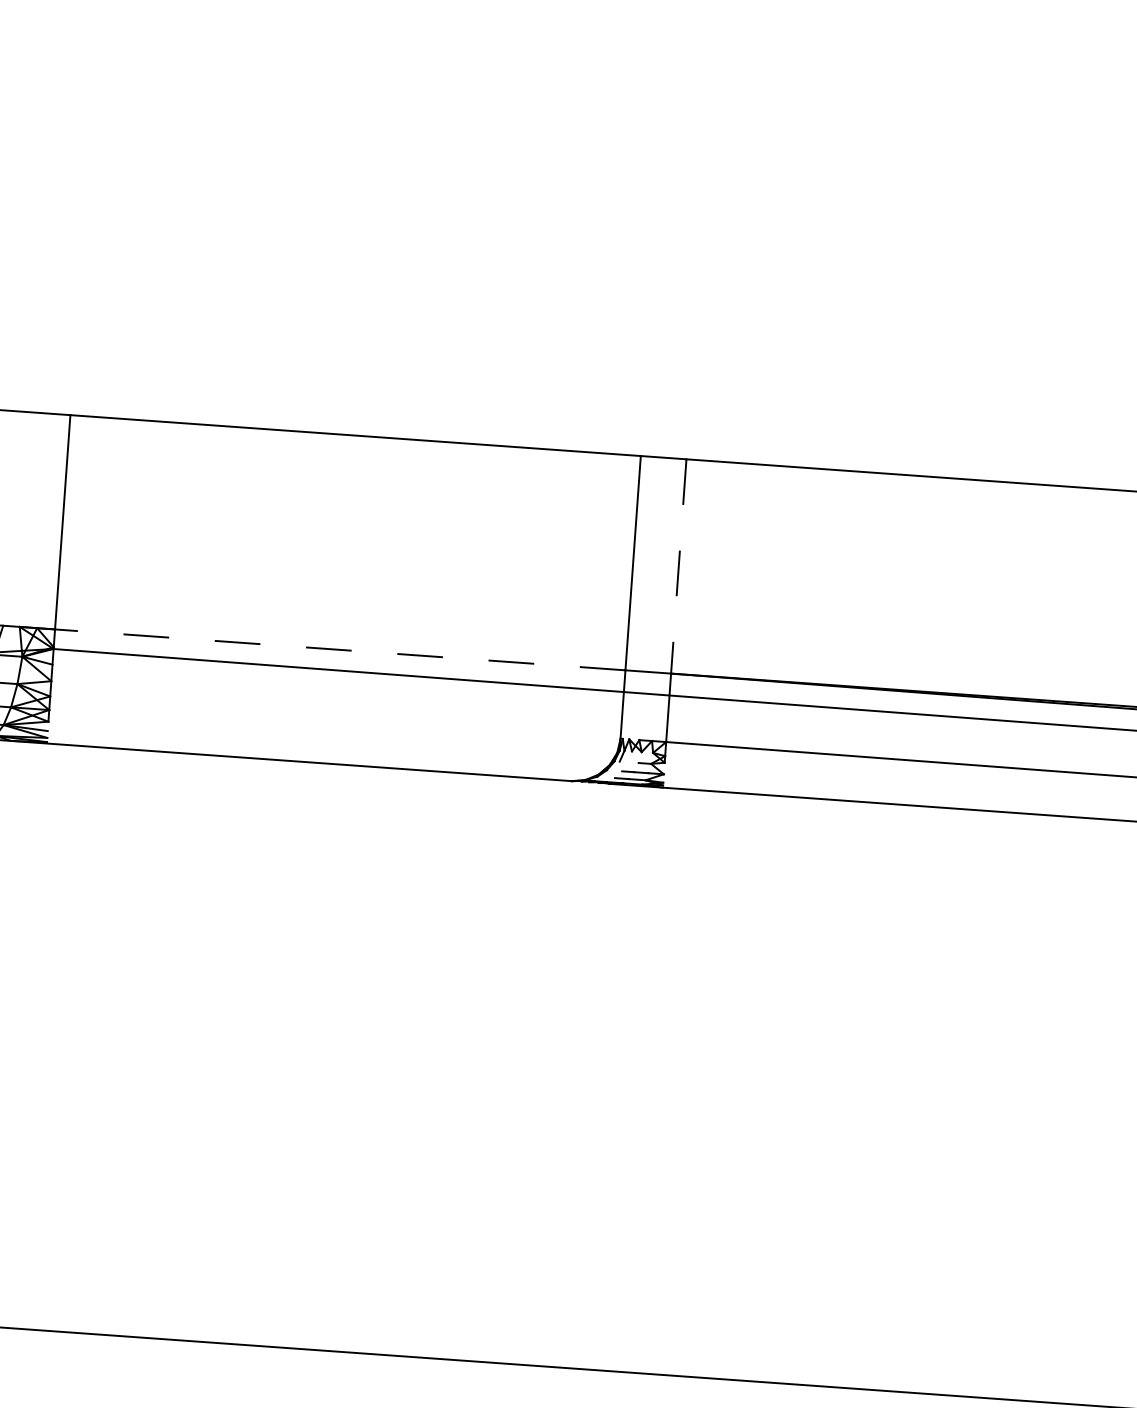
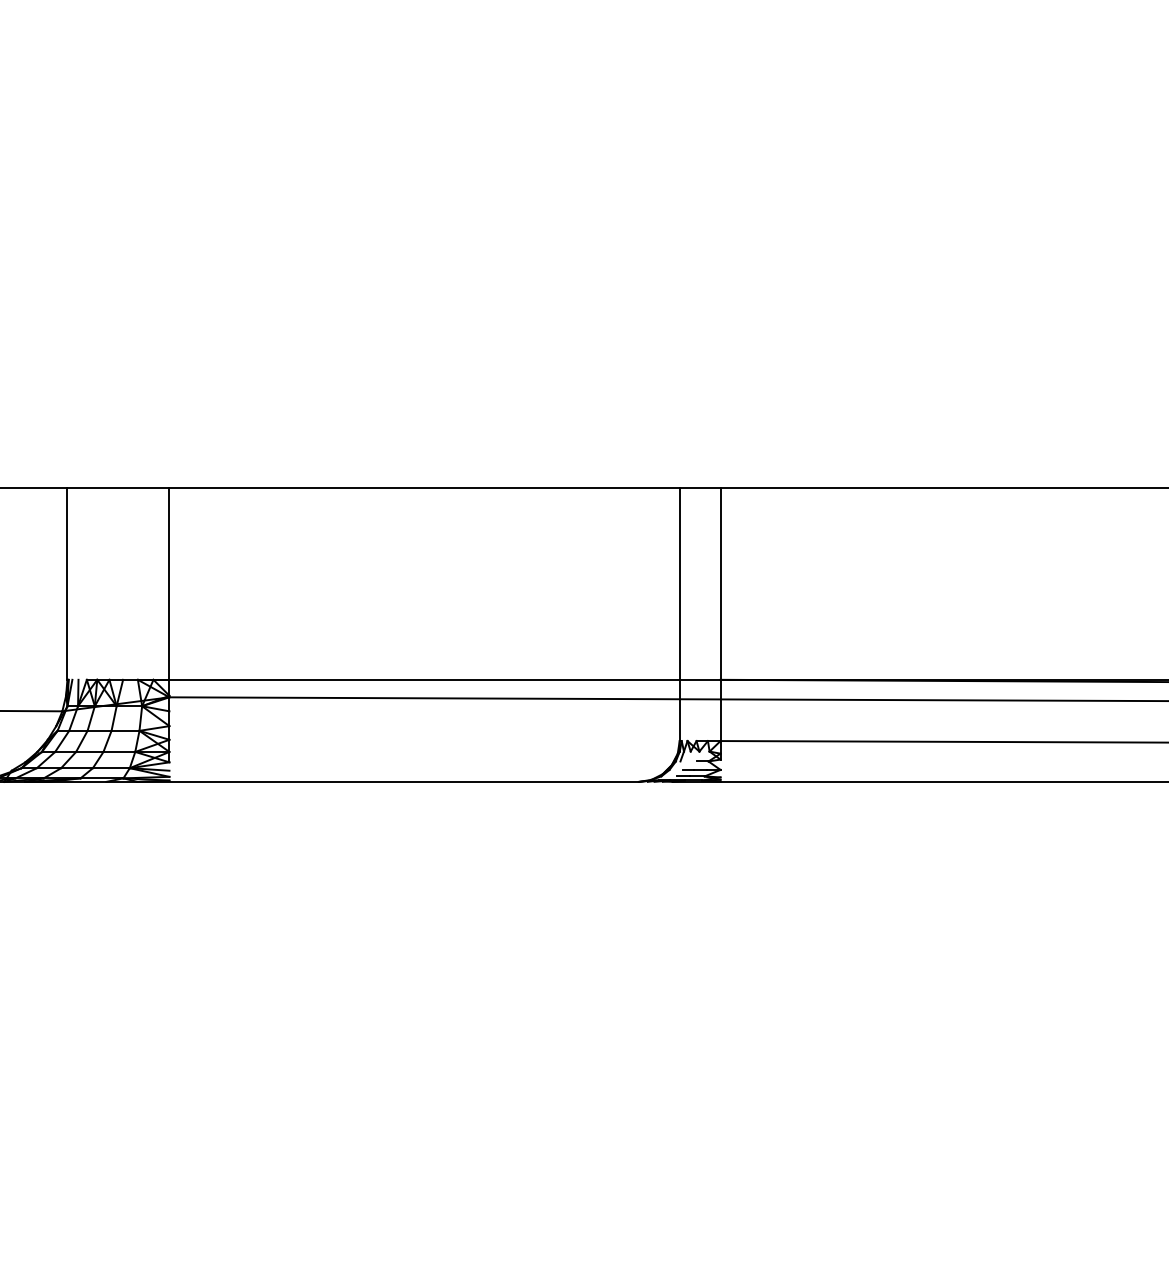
line: (678, 565) -> (720, 583), dashed -> solid
line: (340, 649) -> (424, 679), dashed -> solid

